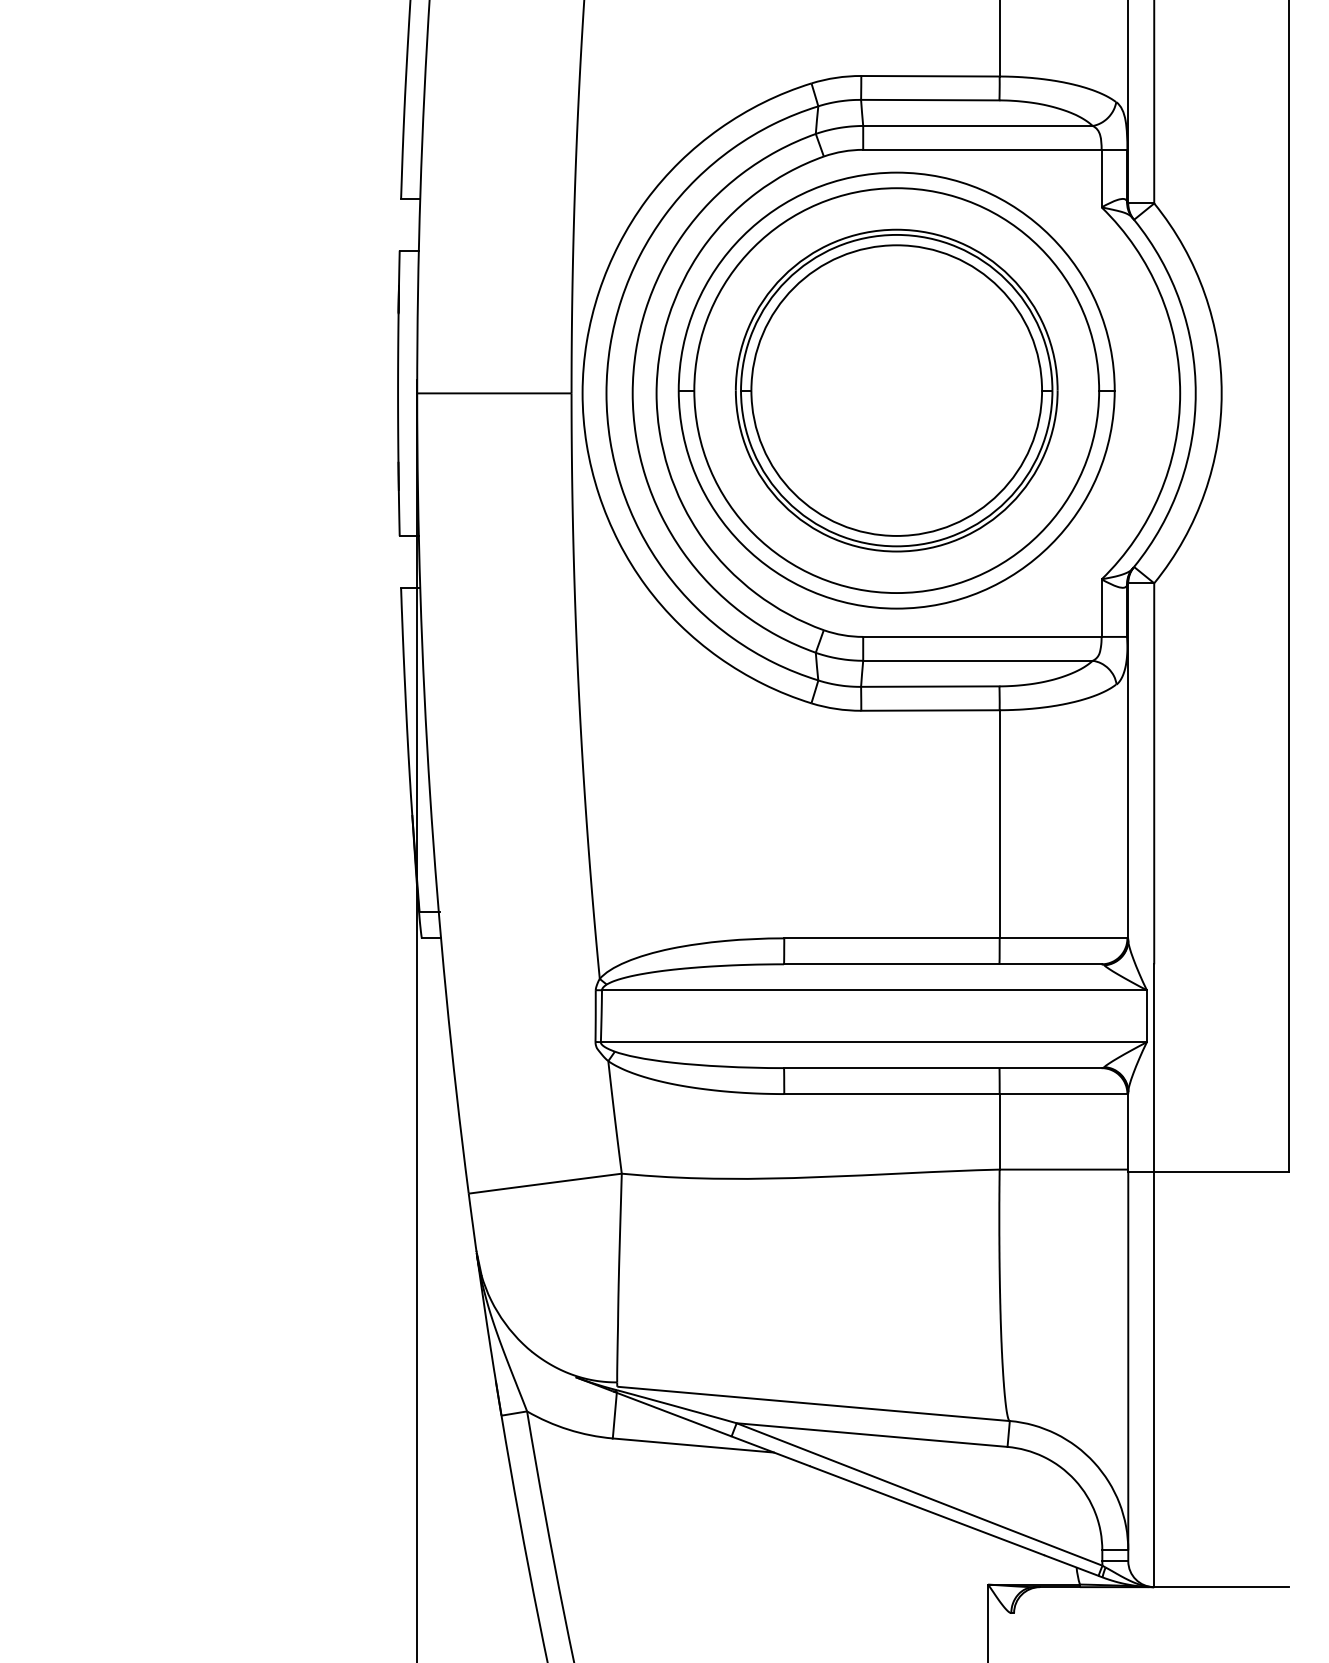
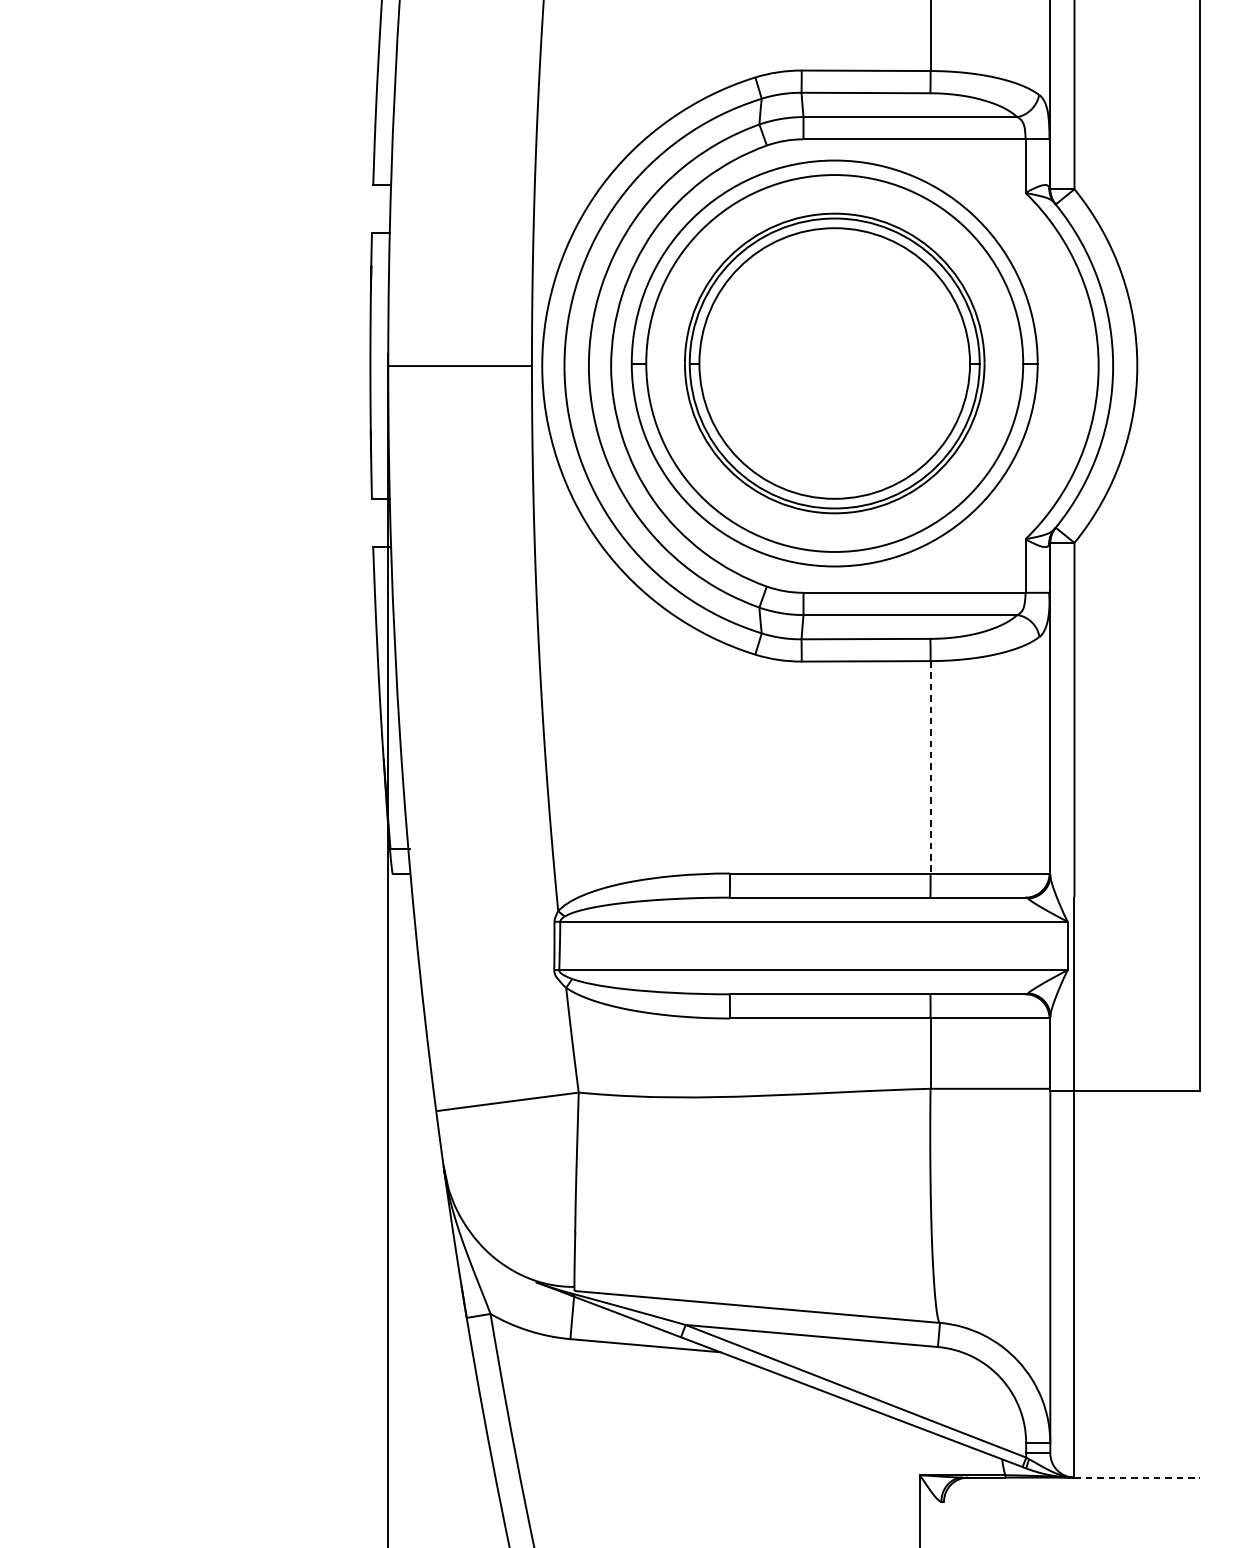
line: (999, 824) -> (930, 767), solid -> dashed
line: (1222, 1587) -> (1138, 1477), solid -> dashed

